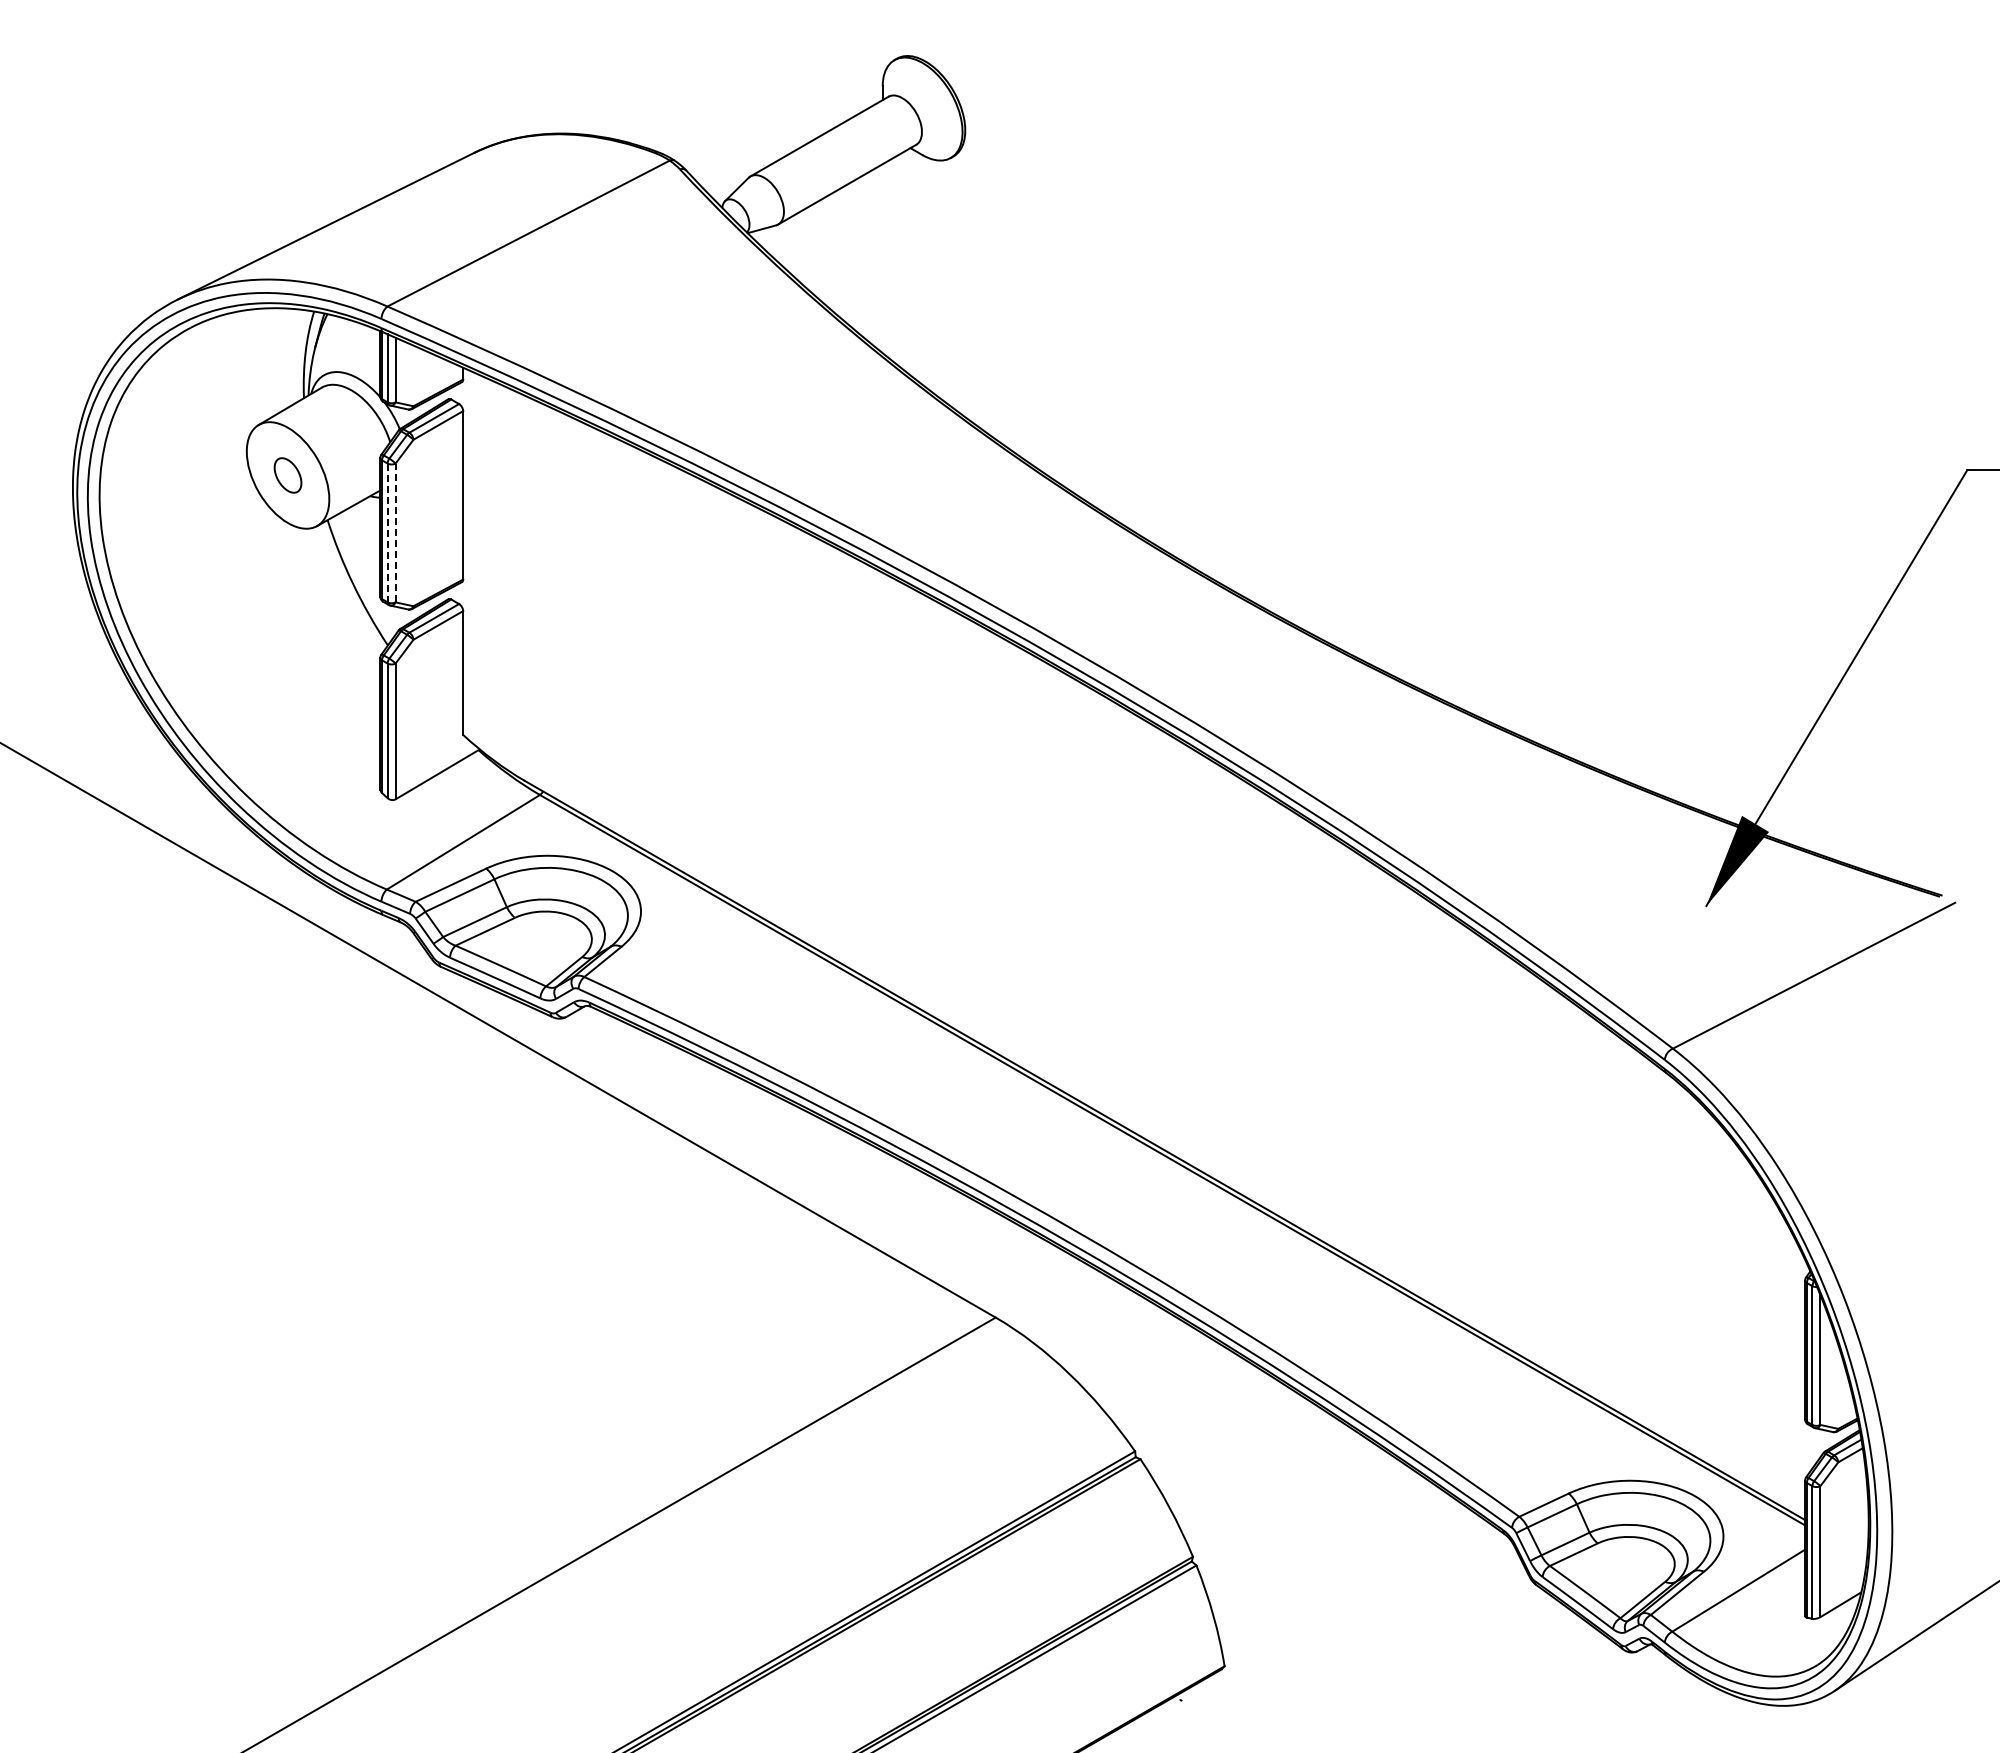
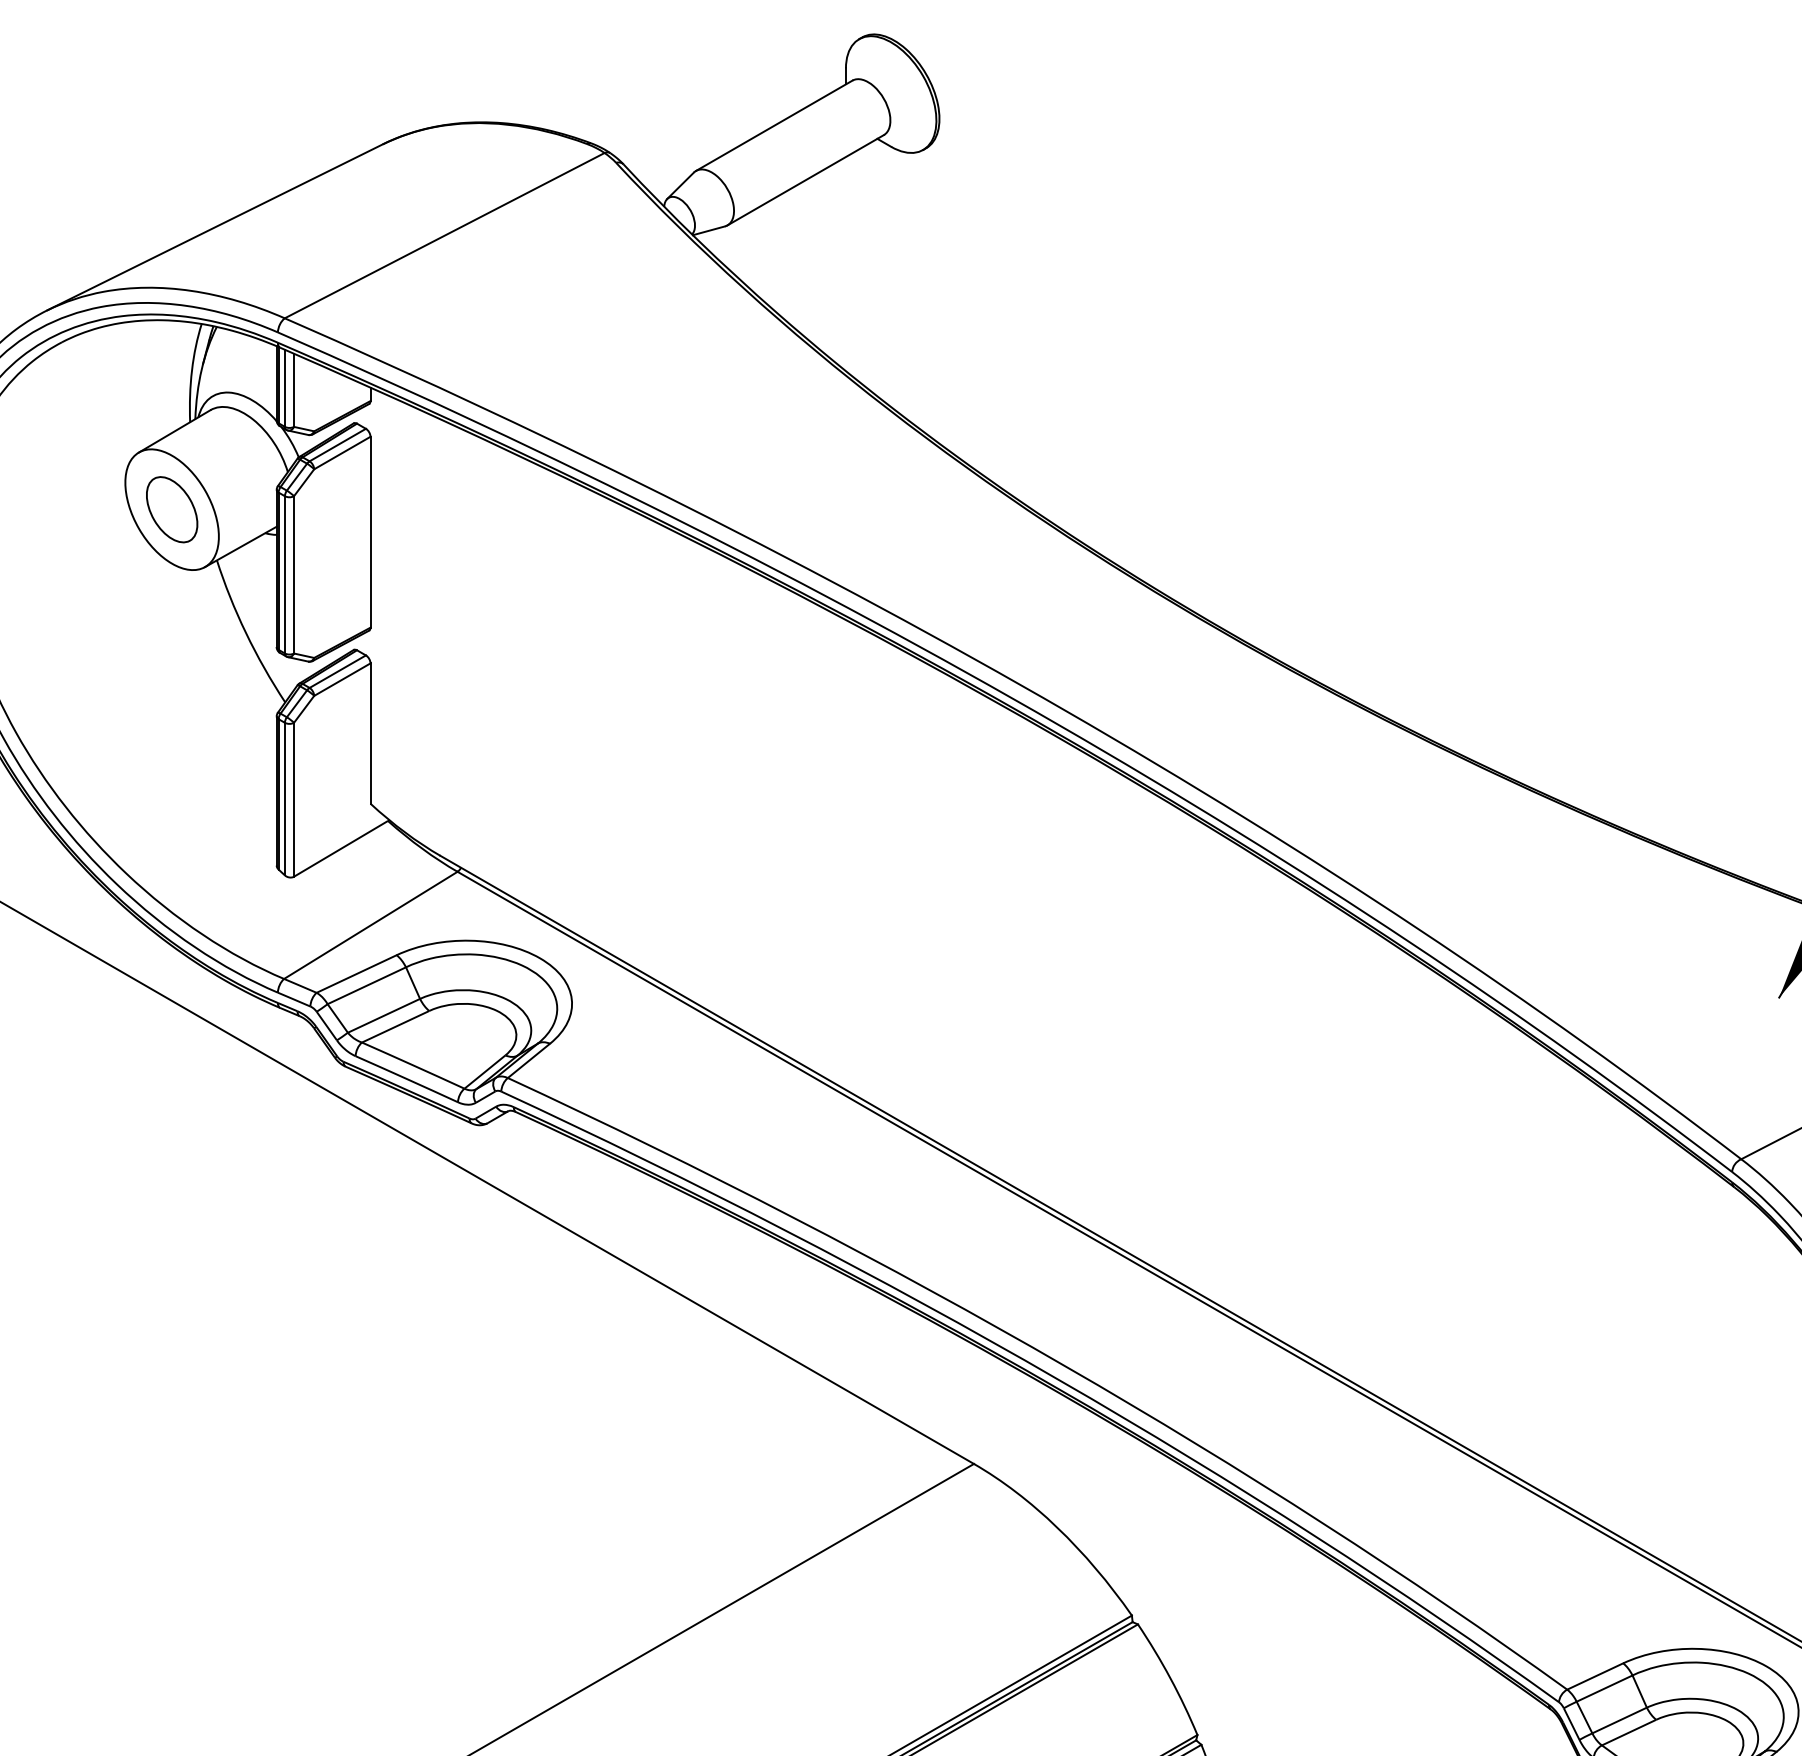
part: (287, 475) -> (171, 509), size x1.67
line: (395, 532) -> (293, 574), dashed -> solid
line: (387, 533) -> (284, 575), dashed -> solid

